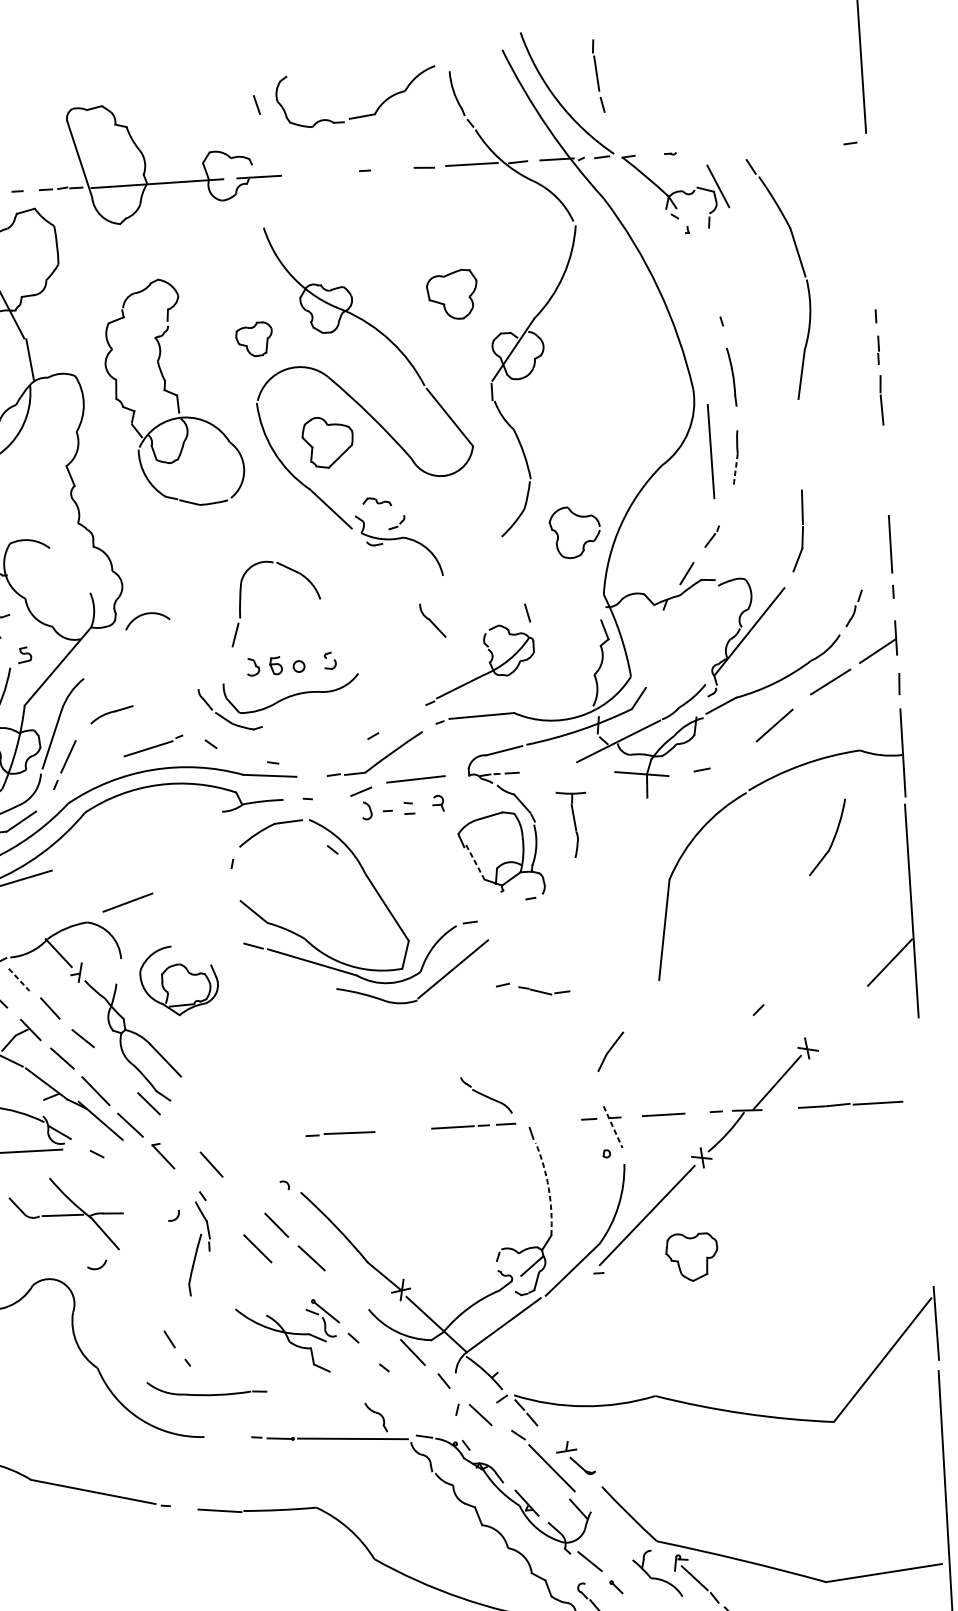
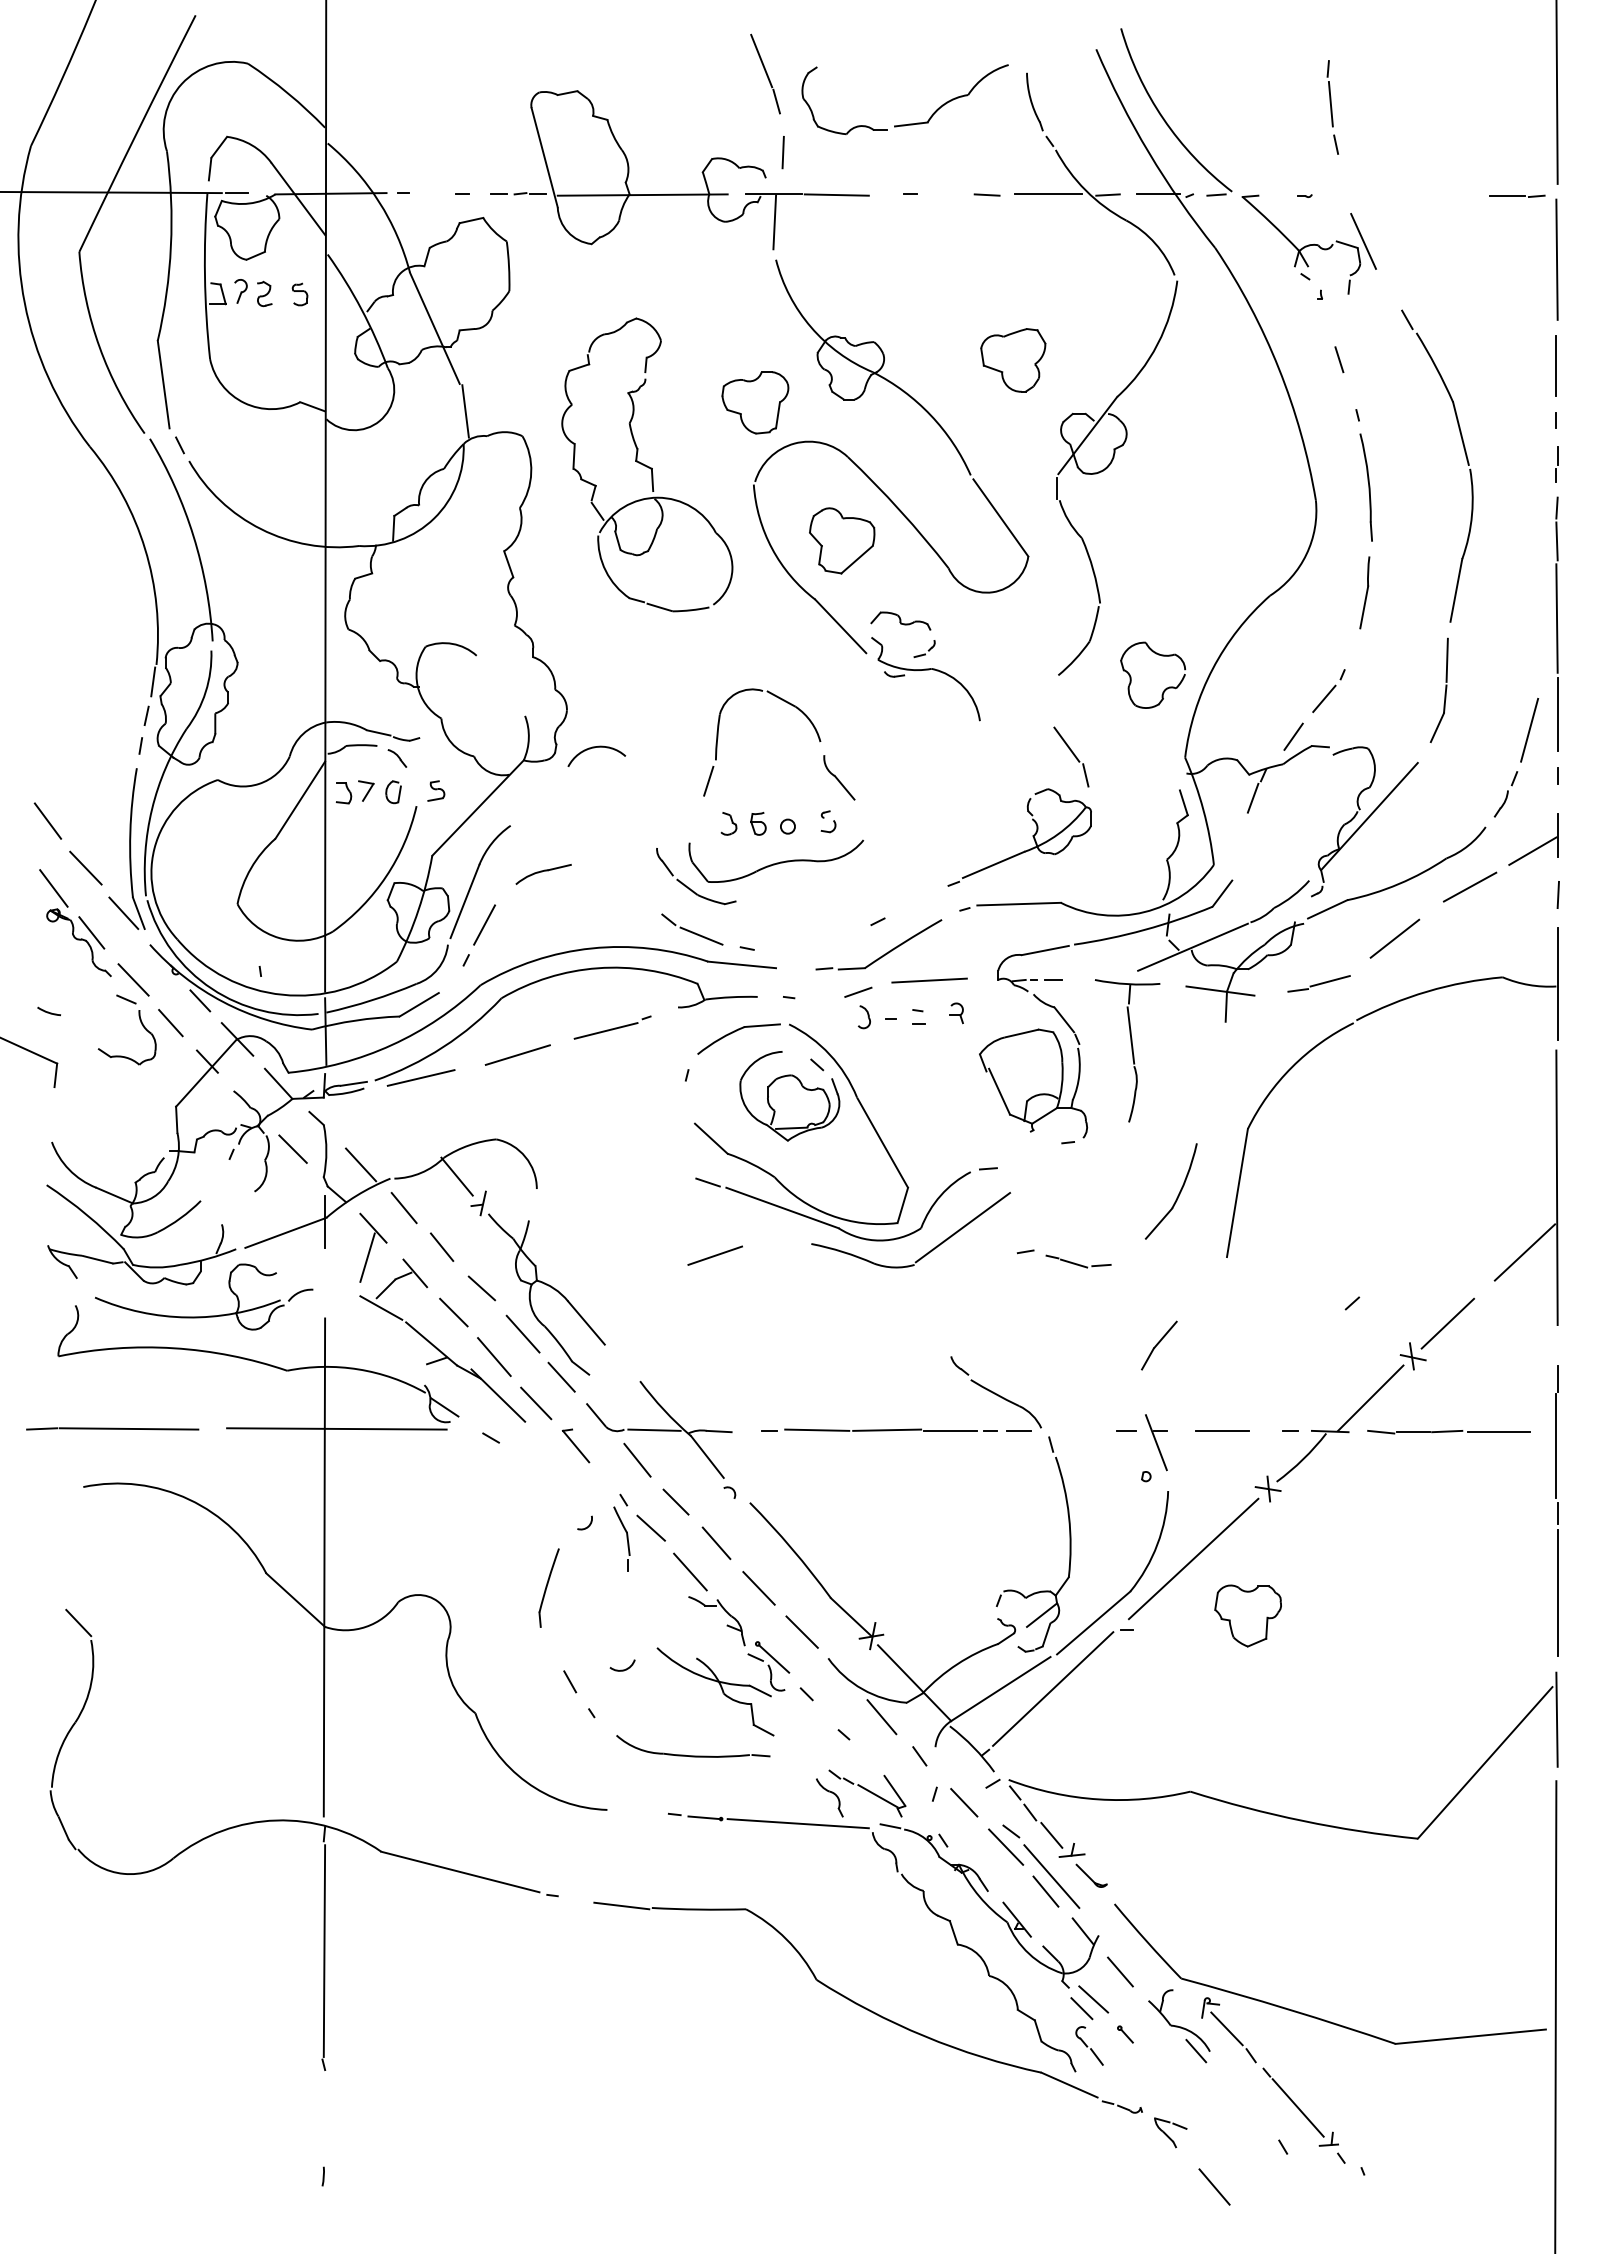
line: (243, 73) -> (761, 60), added
part: (598, 76) -> (1332, 107), moved
line: (263, 144) -> (782, 152), added
line: (827, 144) -> (1507, 195), added
line: (307, 174) -> (836, 194), added
line: (260, 198) -> (774, 222), added
part: (802, 270) -> (1465, 456), moved
line: (873, 273) -> (1556, 365), added
line: (705, 279) -> (1339, 359), added
part: (254, 339) -> (755, 402), size x1.43
part: (731, 377) -> (1365, 487), size x1.43
line: (710, 451) -> (1556, 259), moved
line: (885, 469) -> (1556, 618), added
line: (735, 470) -> (1364, 607), dashed -> solid
part: (376, 501) -> (900, 620), size x1.67
part: (711, 536) -> (1328, 691), size x1.67
line: (869, 557) -> (1529, 730), added
line: (511, 590) -> (1066, 744), added
part: (432, 620) -> (839, 777), moved
line: (657, 622) -> (1252, 797), added
part: (153, 745) -> (612, 1027), moved
line: (237, 754) -> (701, 935), added
line: (725, 761) -> (1329, 981), added
part: (572, 824) -> (1127, 1050), size x1.67
part: (832, 840) -> (1177, 1195), moved
line: (475, 862) -> (999, 1092), dashed -> solid
line: (127, 902) -> (517, 1054), moved
line: (19, 980) -> (404, 1208), dashed -> solid
part: (178, 980) -> (789, 1096), moved
line: (262, 1002) -> (715, 1255), added
line: (833, 1021) -> (1447, 1323), added
line: (116, 1071) -> (522, 1333), added
part: (486, 1095) -> (995, 1392), size x1.43
line: (787, 1108) -> (1381, 1431), added
line: (613, 1127) -> (1156, 1443), dashed -> solid
line: (404, 1129) -> (887, 1429), added
part: (926, 1161) -> (1556, 1510), added
arc: (549, 1188) -> (1069, 1516), dashed -> solid
line: (242, 1194) -> (675, 1501), added
part: (66, 1214) -> (659, 1429), moved
line: (224, 1216) -> (650, 1527), added
part: (195, 1264) -> (548, 1587), moved
arc: (97, 1268) -> (622, 1669), moved
part: (288, 1288) -> (726, 1625), added
line: (346, 1289) -> (801, 1631), added
line: (544, 1322) -> (1053, 1688), added
part: (207, 1394) -> (693, 1755), moved
part: (405, 1412) -> (867, 1793), added
line: (549, 1436) -> (1051, 1835), added
line: (515, 1447) -> (1006, 1846), added
line: (547, 1480) -> (1045, 1891), added
line: (609, 1538) -> (1120, 1971), added
line: (581, 1569) -> (1081, 2008), added
line: (672, 1596) -> (1196, 2050), added

